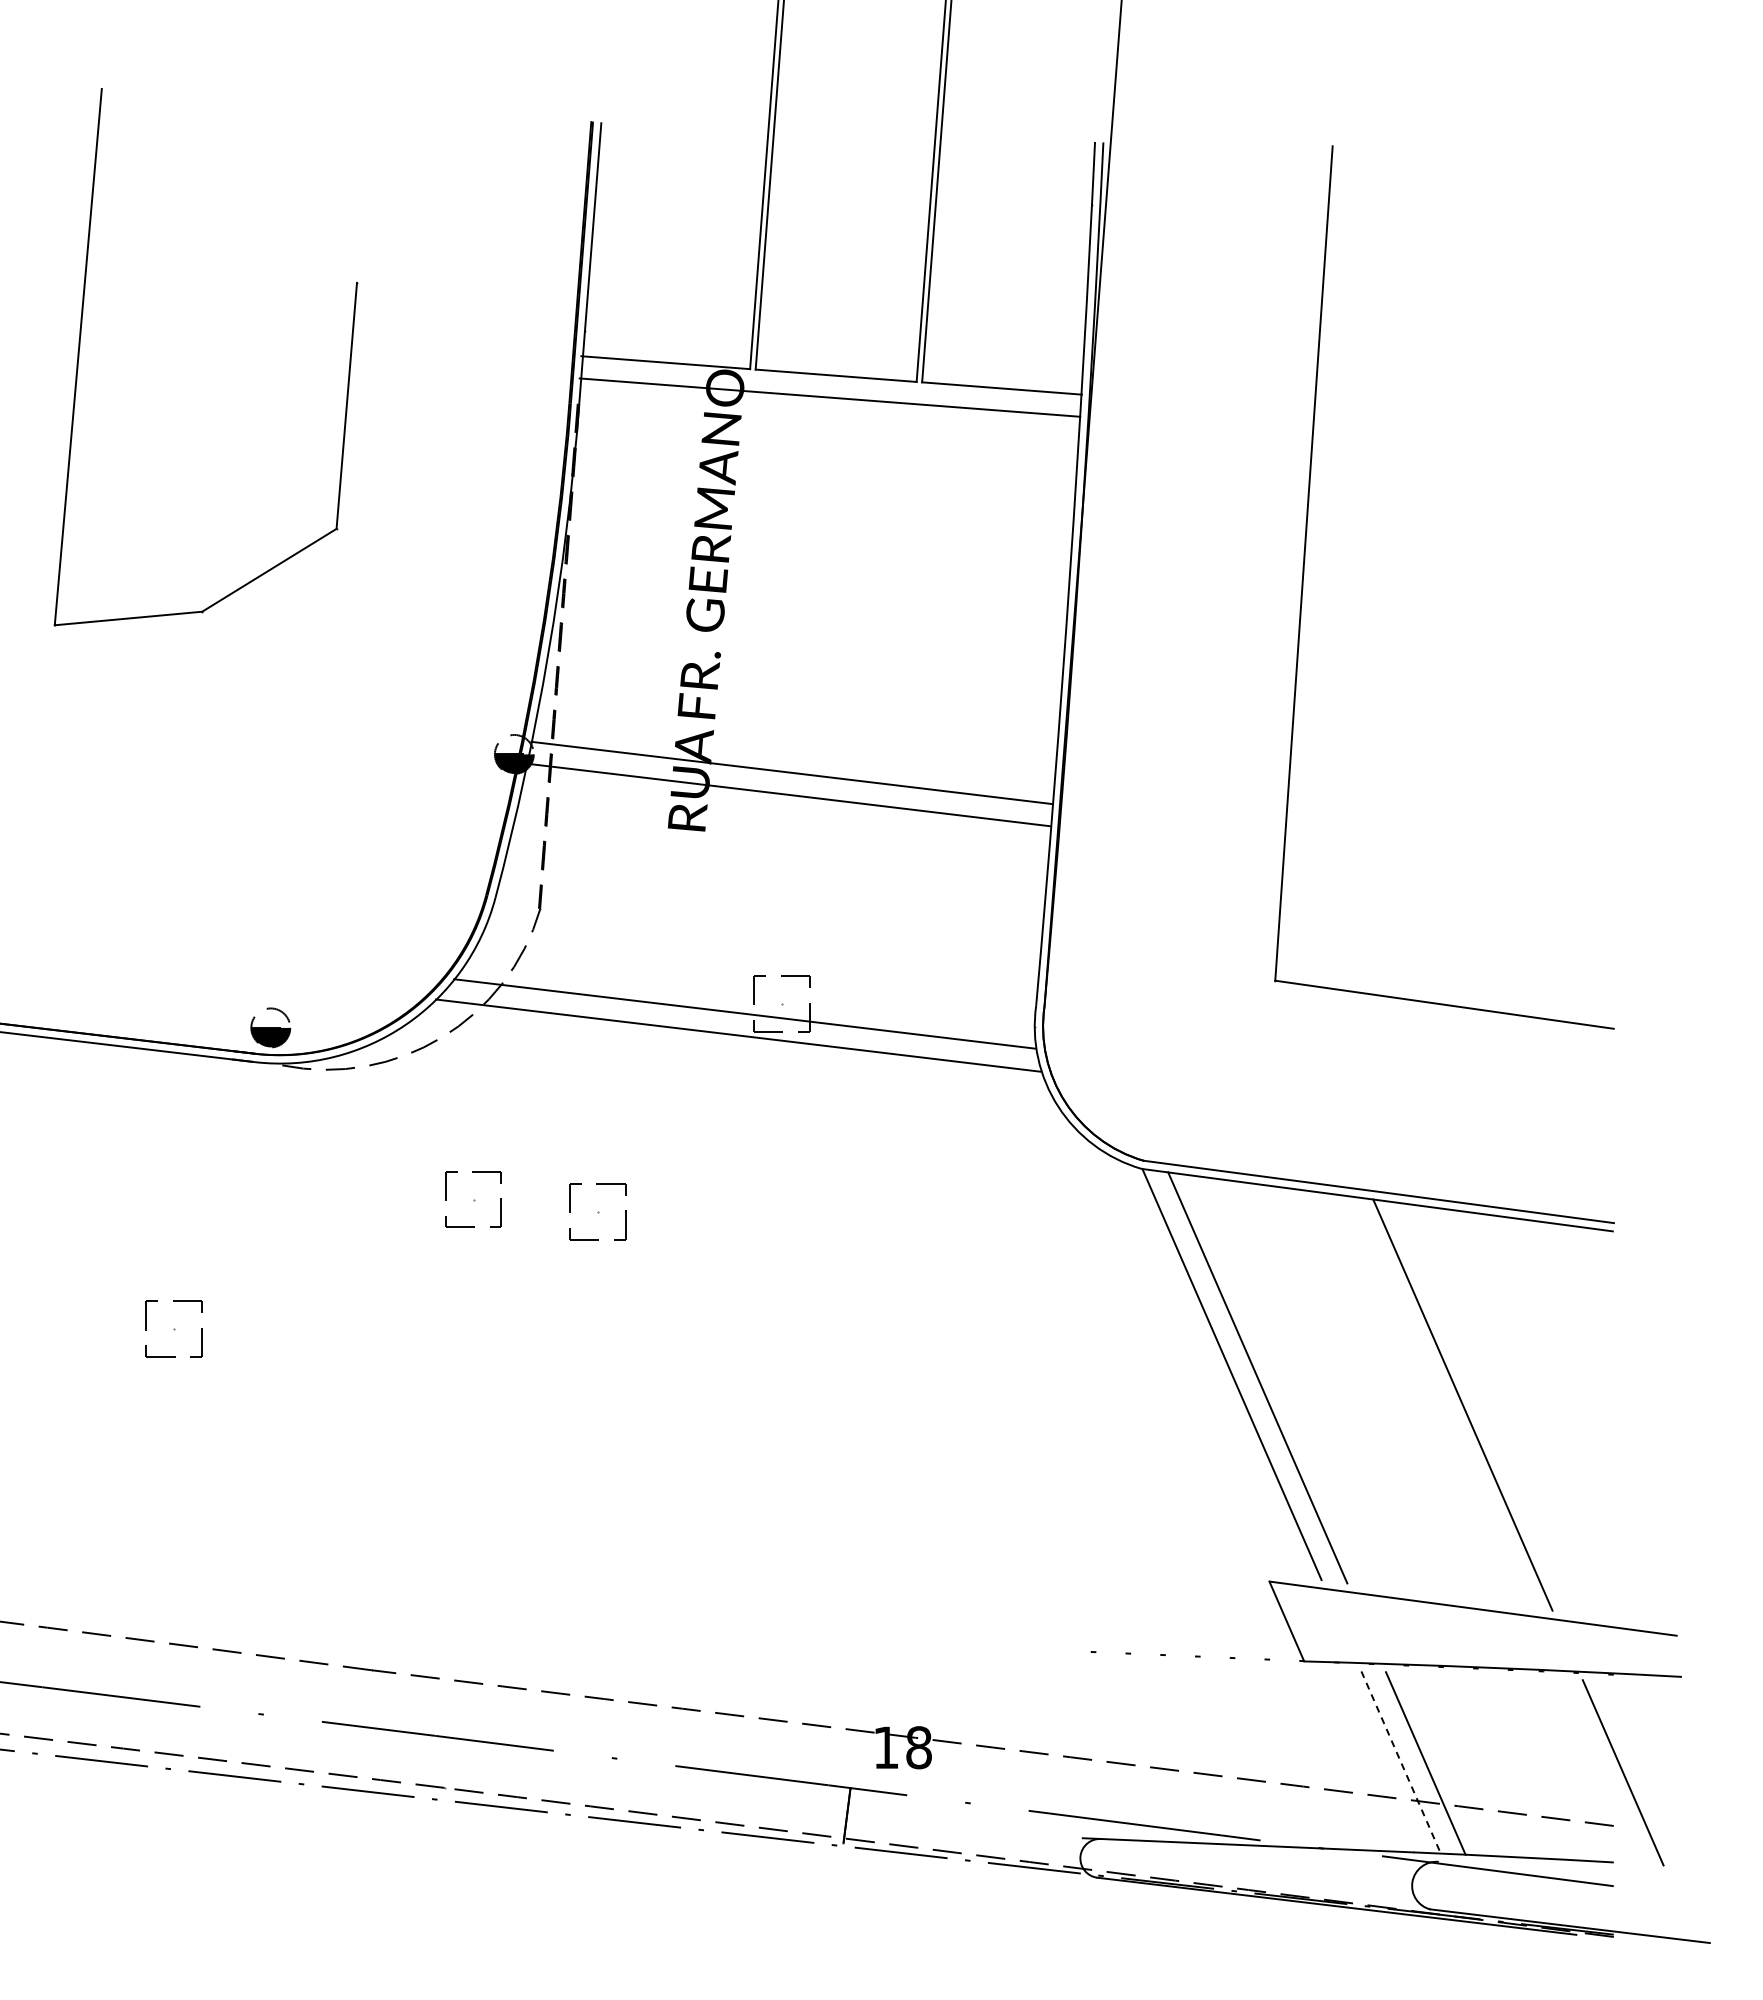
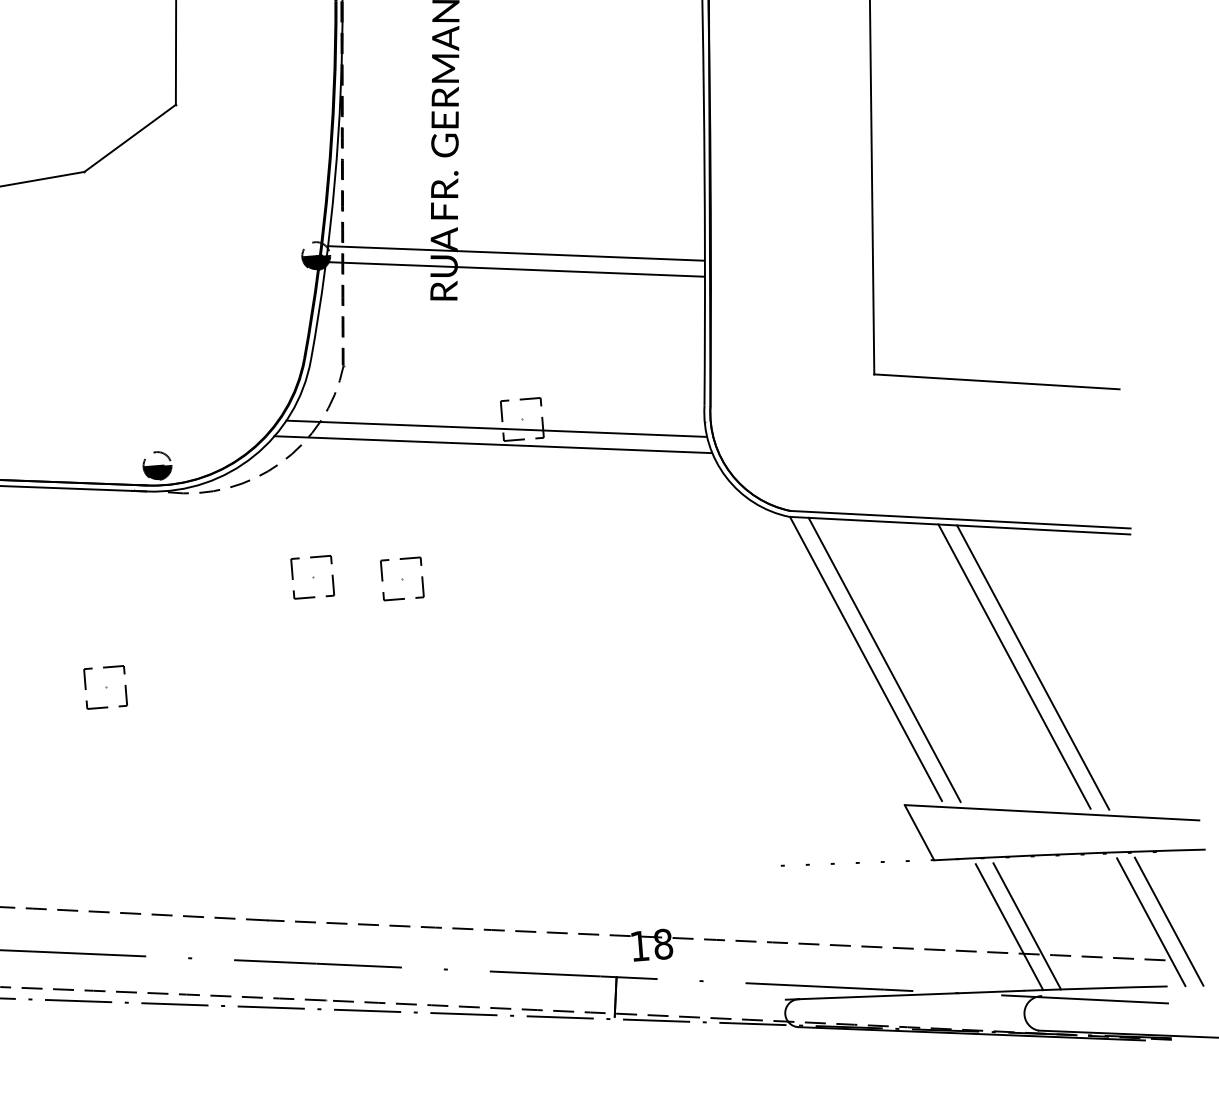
line: (1436, 1401) -> (1014, 666), added
line: (1401, 1763) -> (1009, 927), dashed -> solid
line: (1598, 1771) -> (1151, 922), added

